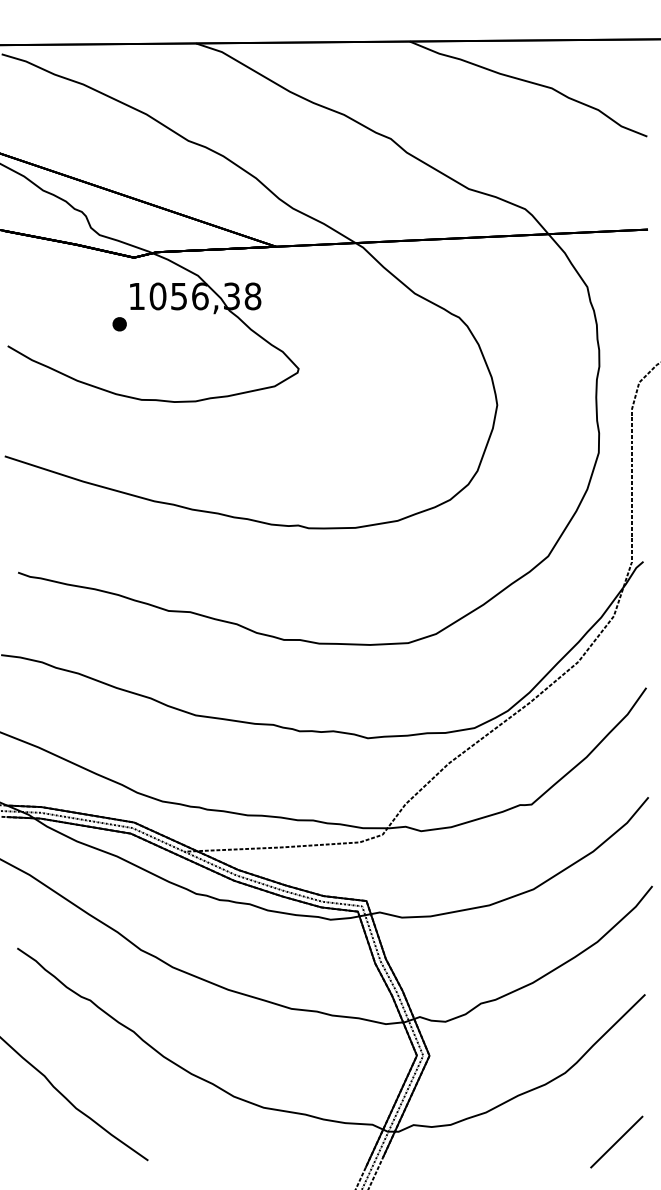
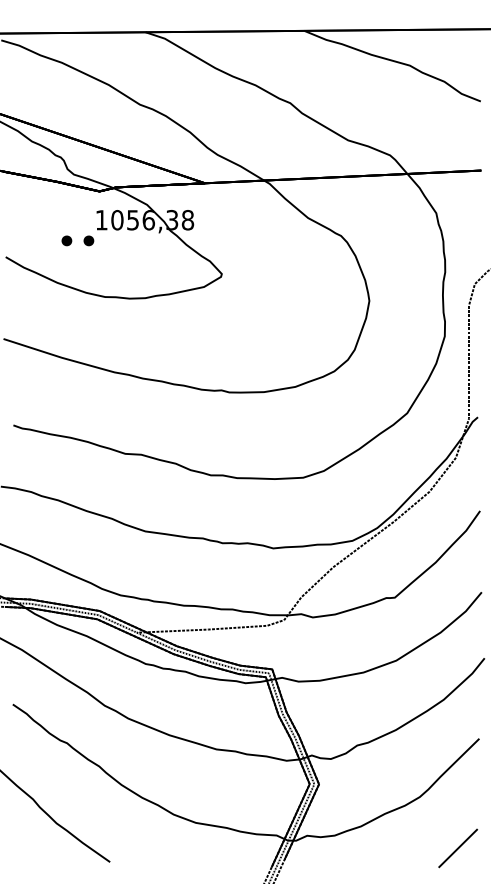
part: (89, 323) -> (66, 240), added

